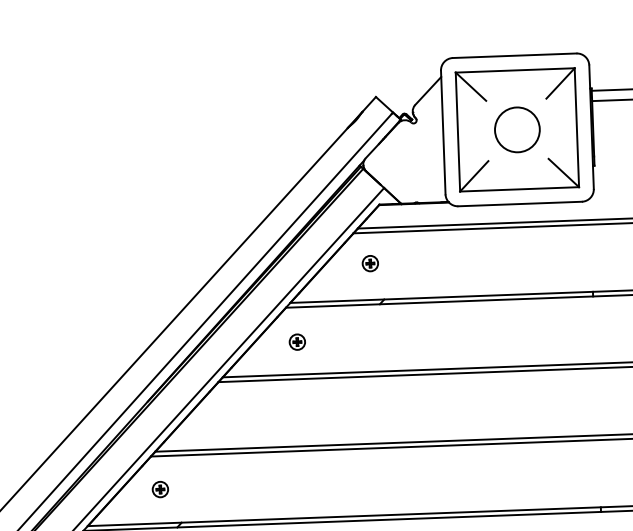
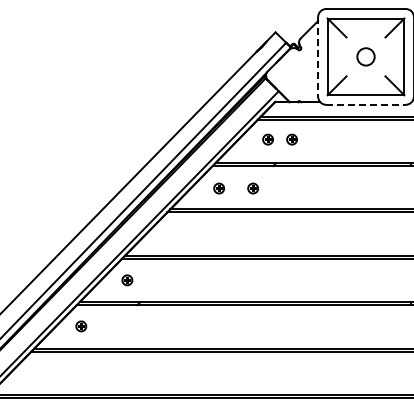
circle: (516, 129) -> (365, 56), size x0.6
line: (443, 131) -> (318, 56), solid -> dashed
line: (520, 203) -> (366, 104), solid -> dashed
part: (406, 262) -> (291, 139), added
part: (349, 340) -> (252, 188), added

